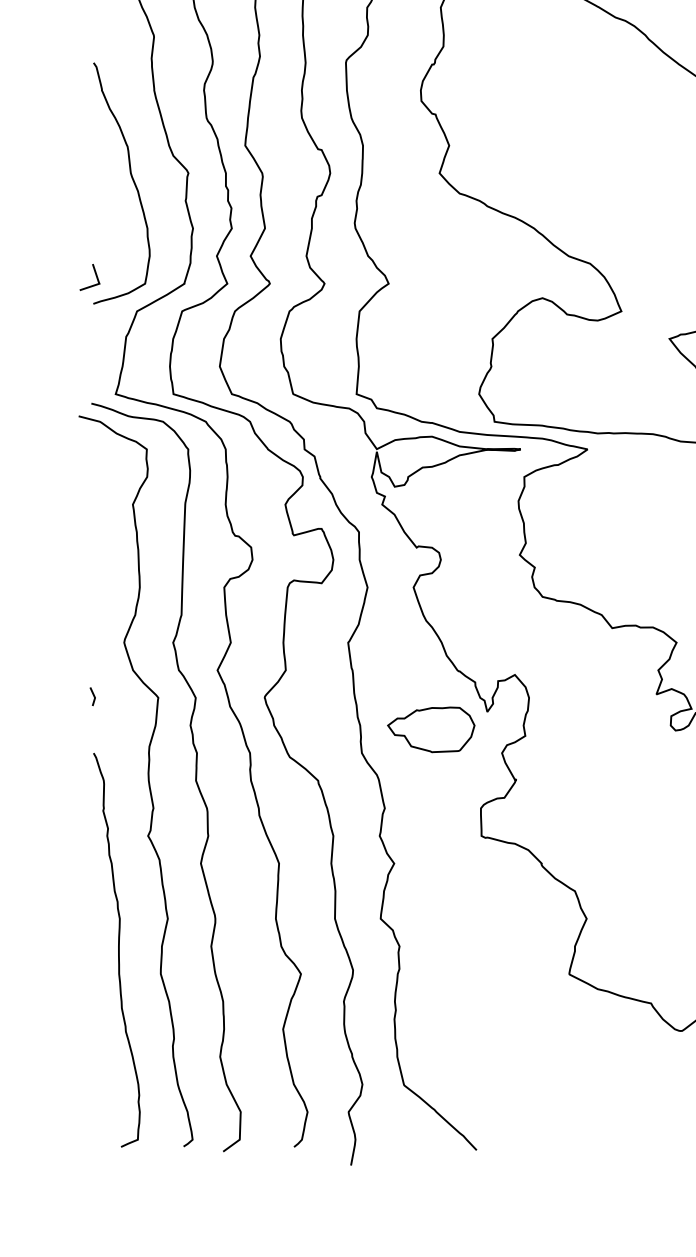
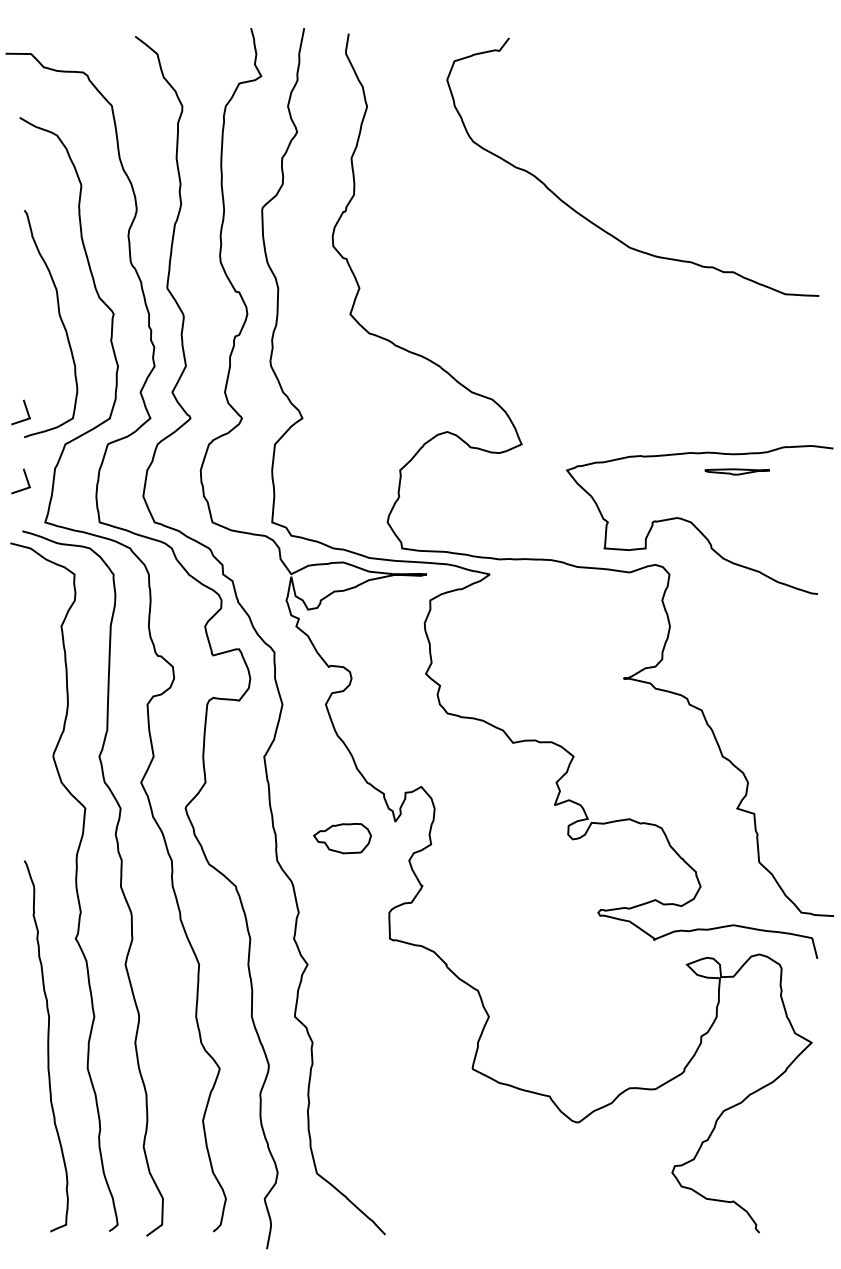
line: (94, 347) -> (25, 478), added
line: (92, 695) -> (23, 806), removed
part: (431, 729) -> (342, 838), size x0.7

